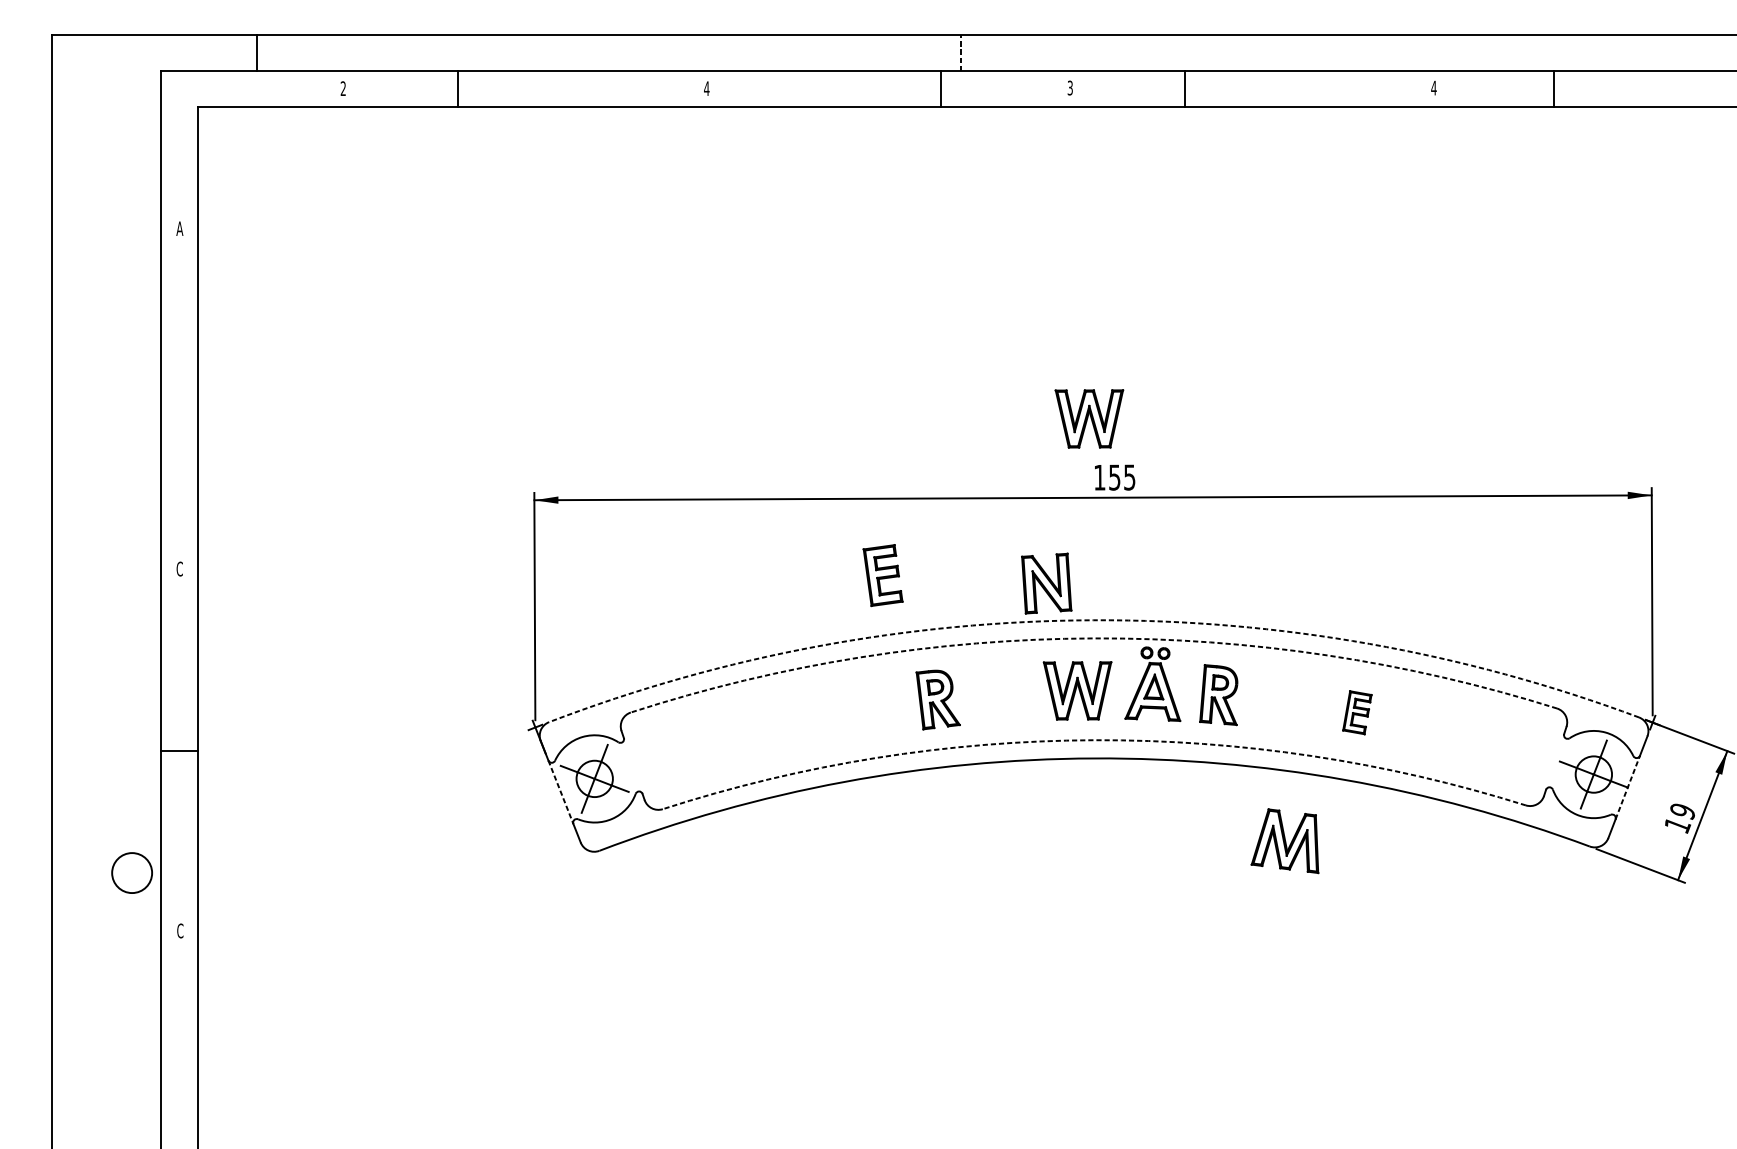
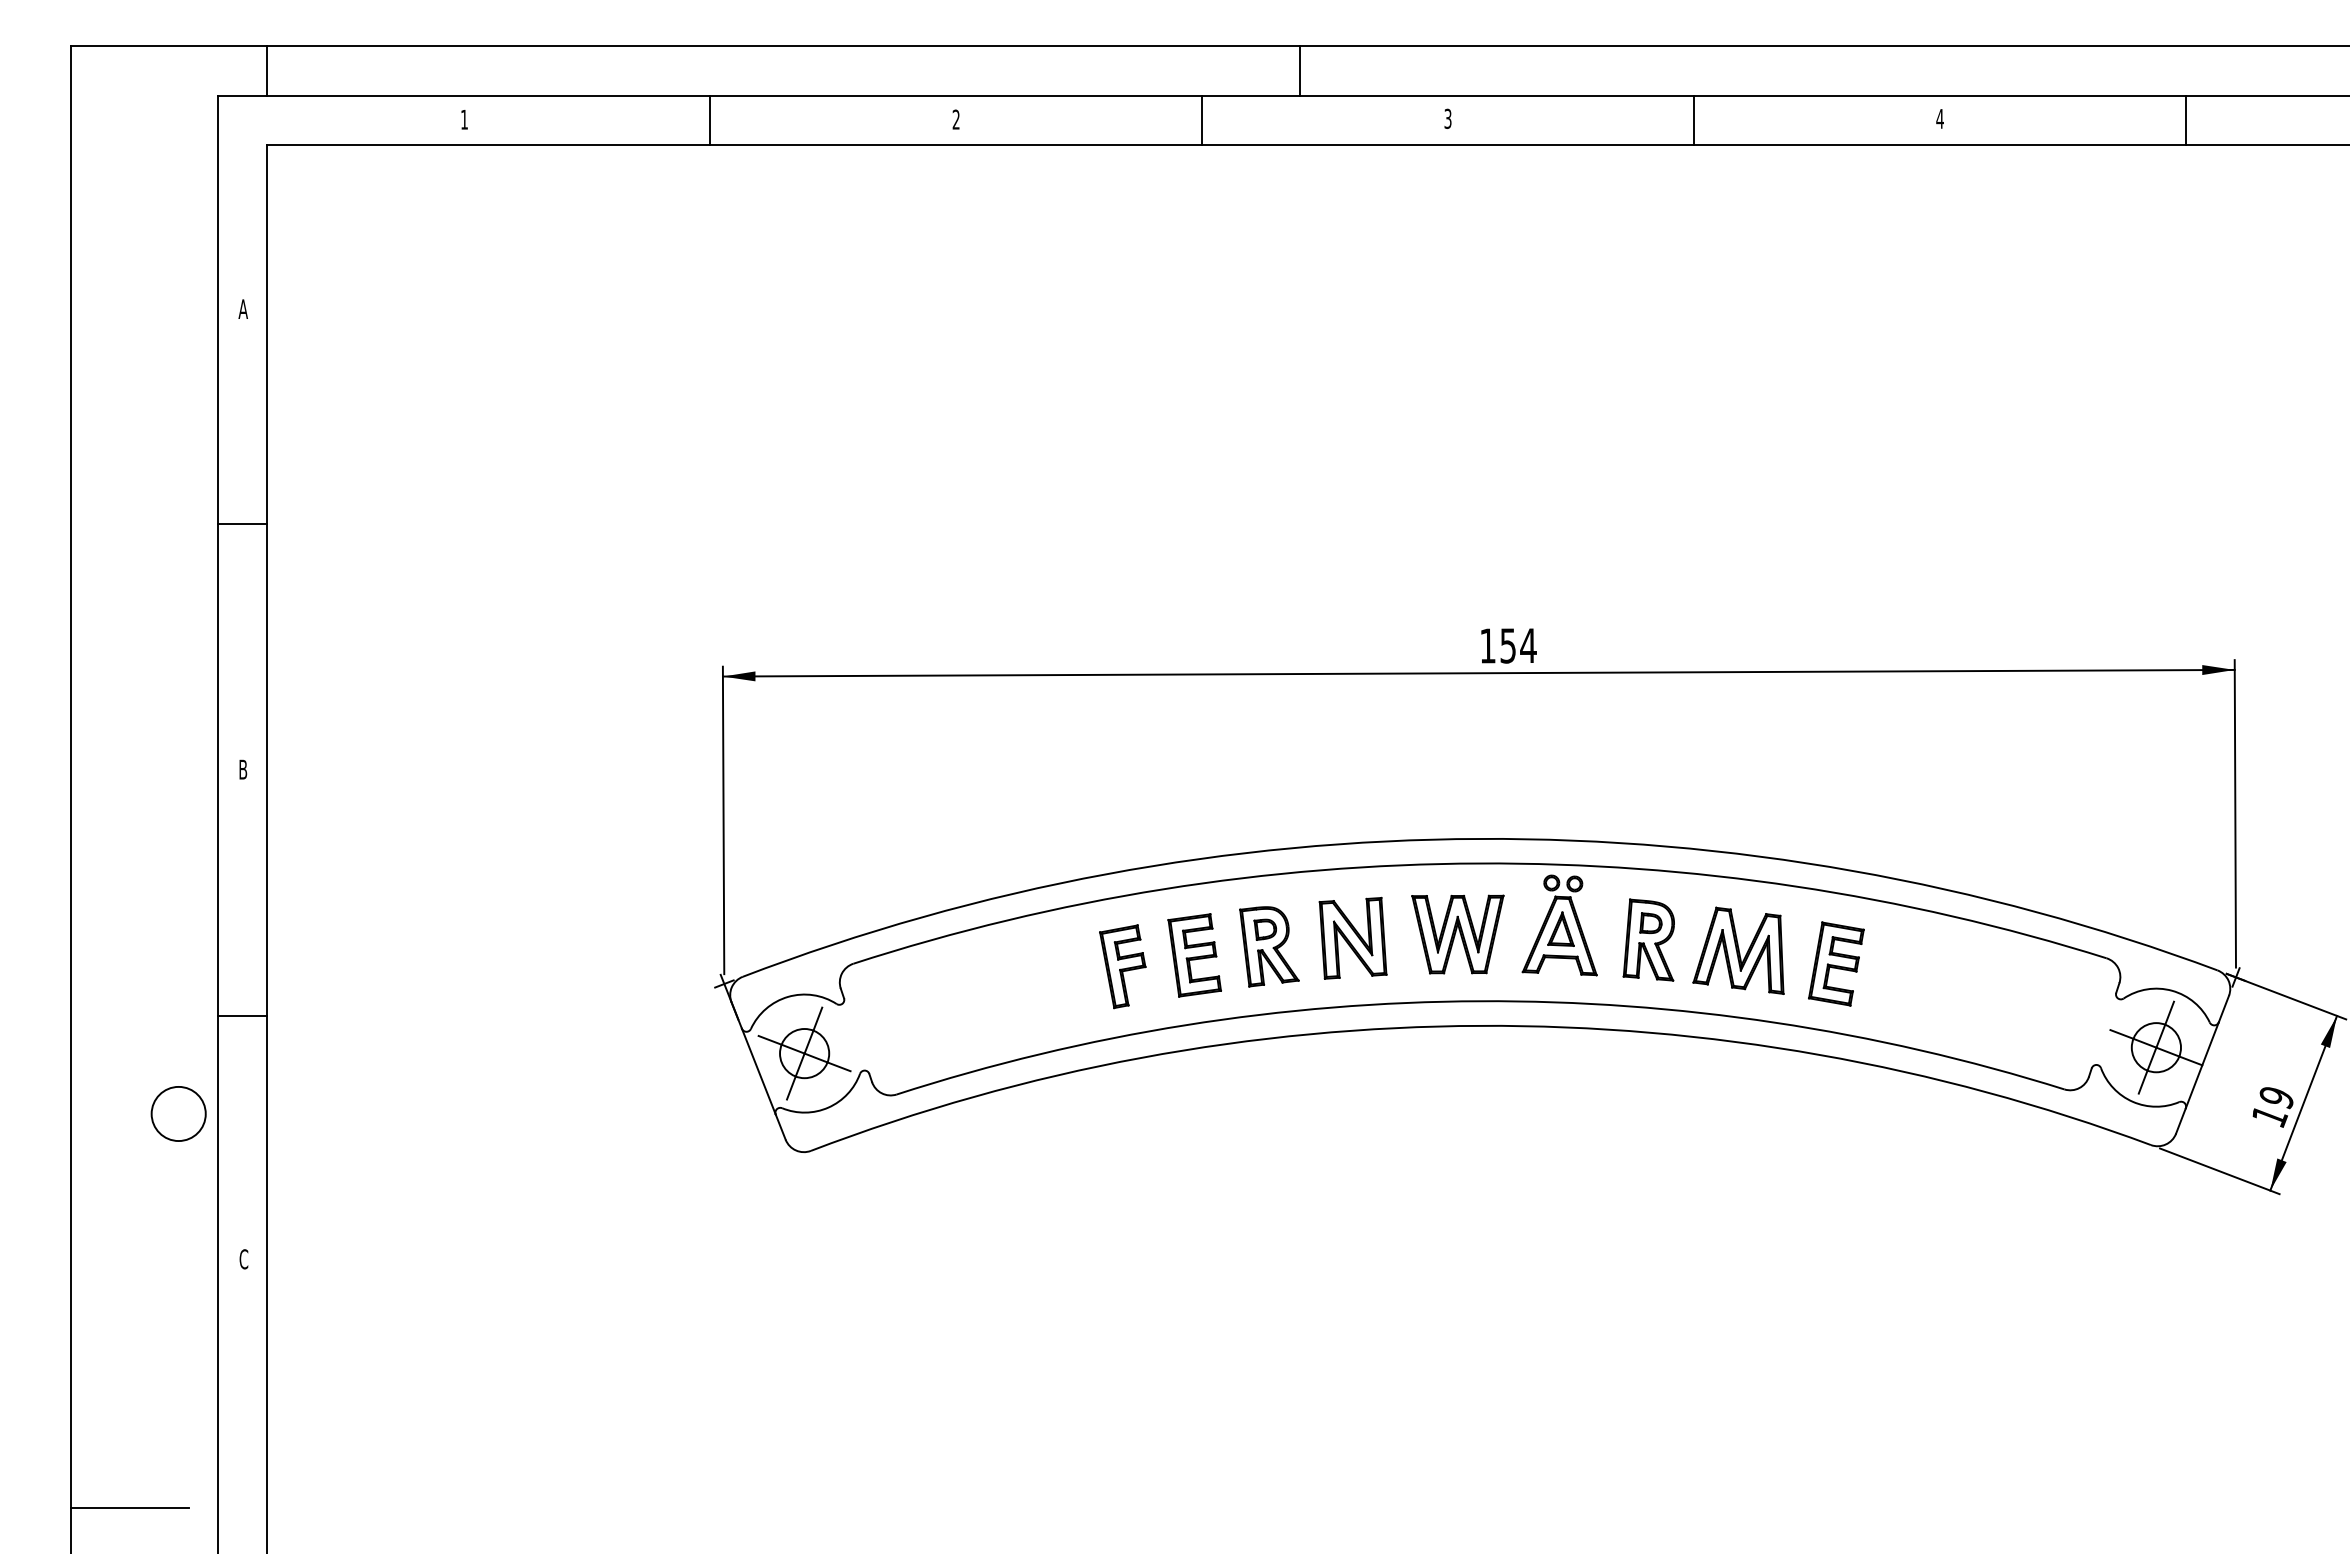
line: (256, 52) -> (267, 70), moved
line: (961, 53) -> (1300, 71), dashed -> solid
text: (343, 88) -> (464, 119), 2 -> 1
line: (457, 88) -> (710, 119), moved
text: (707, 88) -> (956, 119), 4 -> 2
line: (940, 88) -> (1201, 119), moved
line: (1185, 88) -> (1693, 119), moved
line: (1553, 88) -> (2185, 119), moved
line: (179, 387) -> (242, 523), added
part: (1089, 418) -> (1473, 566), removed
text: (1129, 477) -> (1528, 645), 155 -> 154
text: (179, 568) -> (242, 769), C -> B
part: (882, 575) -> (1194, 955), moved
part: (1046, 582) -> (1352, 937), moved
arc: (1093, 619) -> (1479, 838), dashed -> solid
arc: (1093, 638) -> (1479, 863), dashed -> solid
part: (1357, 712) -> (1836, 963), size x1.43
part: (829, 714) -> (1122, 966), added
arc: (1094, 740) -> (1480, 1001), dashed -> solid
line: (1627, 786) -> (2202, 1064), dashed -> solid
line: (561, 792) -> (759, 1072), dashed -> solid
part: (1284, 840) -> (1738, 950), moved
circle: (131, 872) -> (178, 1113), moved
line: (95, 1114) -> (129, 1507), added

